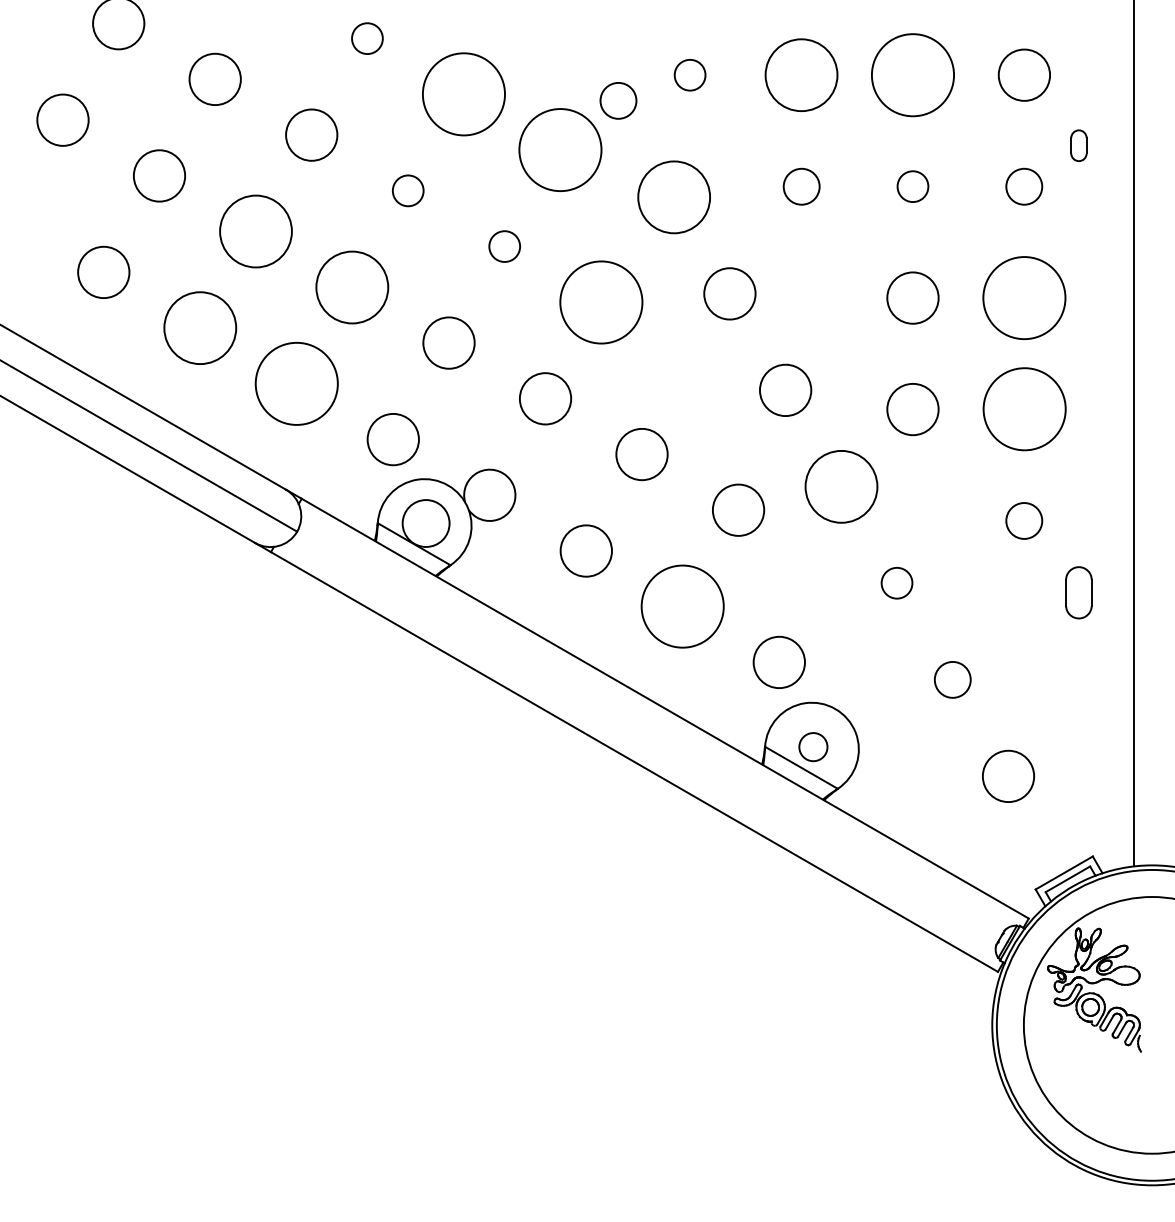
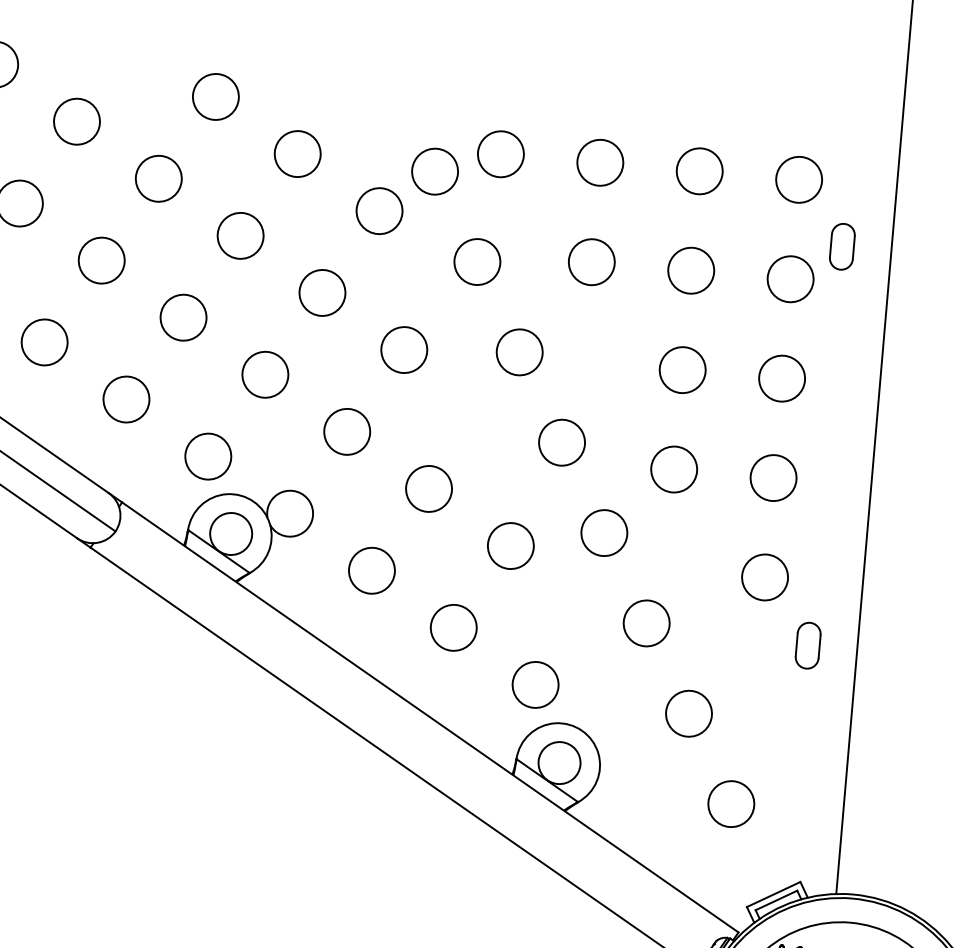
circle: (367, 38) -> (215, 96), size x1.67
circle: (689, 74) -> (500, 153), size x1.67
circle: (801, 74) -> (600, 162), size x0.71
circle: (912, 74) -> (699, 170), size x0.62
circle: (463, 94) -> (297, 154), size x0.62
circle: (618, 100) -> (435, 171), size x1.43
part: (1078, 145) -> (842, 246), size x1.67
circle: (560, 149) -> (379, 210), size x0.62
circle: (801, 186) -> (591, 262), size x1.43
circle: (912, 186) -> (690, 270), size x1.67
circle: (1023, 186) -> (789, 279), size x1.43
circle: (407, 190) -> (240, 235), size x1.67
circle: (673, 197) -> (476, 262), size x0.71
circle: (255, 231) -> (101, 260), size x0.71
circle: (504, 246) -> (322, 292), size x1.67
circle: (352, 286) -> (183, 316), size x0.71
circle: (1024, 297) -> (782, 378), size x0.62
circle: (600, 301) -> (403, 349), size x0.62
circle: (199, 327) -> (44, 341), size x0.71
circle: (296, 383) -> (126, 399), size x0.62
circle: (1023, 409) -> (772, 477), size x0.62
circle: (840, 486) -> (603, 532), size x0.71
circle: (1023, 520) -> (764, 576), size x1.43
circle: (896, 582) -> (646, 622), size x1.67
circle: (682, 606) -> (453, 627), size x0.62
circle: (952, 679) -> (688, 713), size x1.43
circle: (812, 746) -> (558, 762), size x1.67

